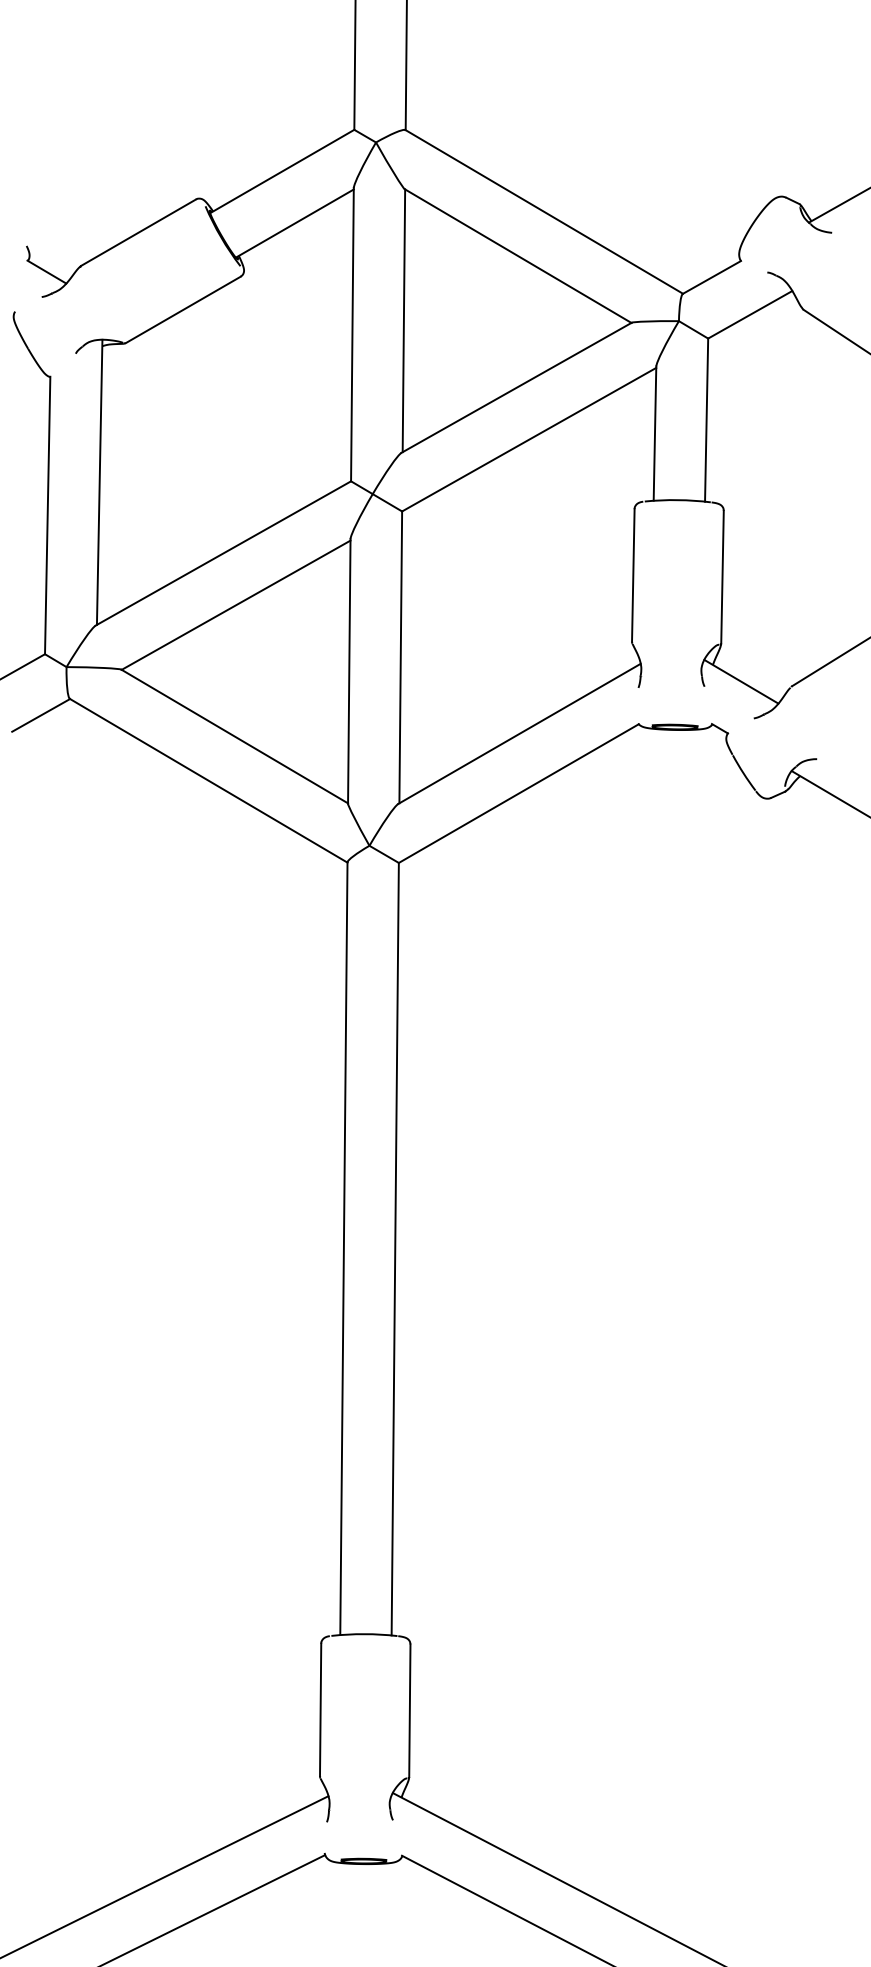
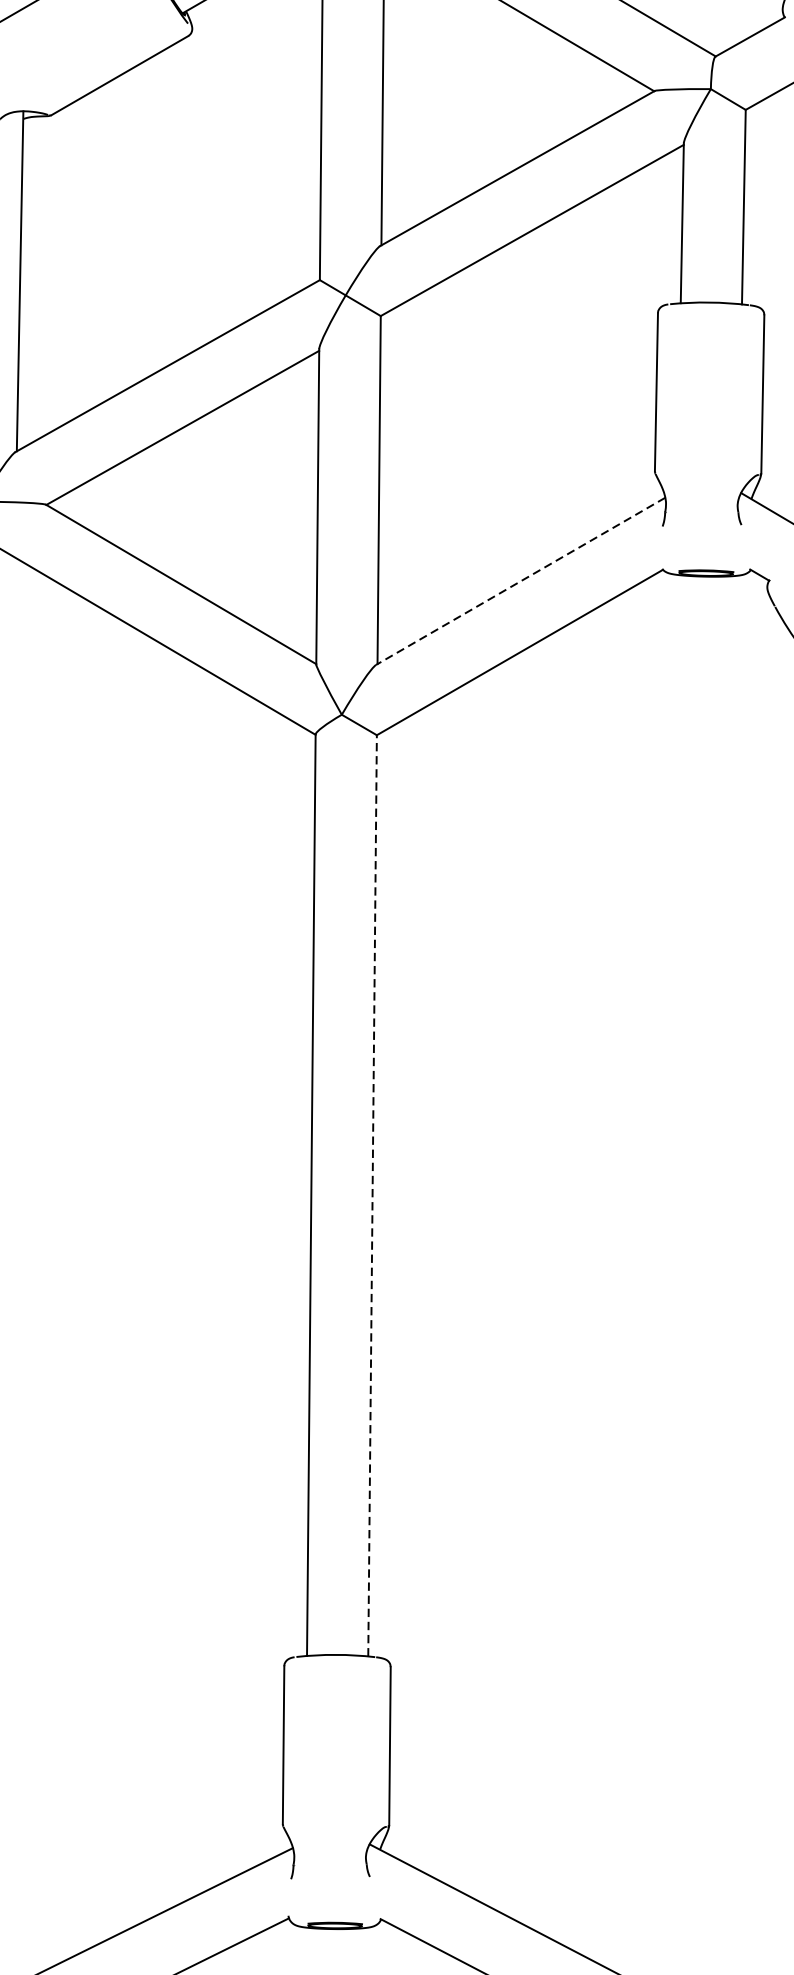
line: (519, 734) -> (520, 582), solid -> dashed
line: (395, 1248) -> (372, 1194), solid -> dashed

